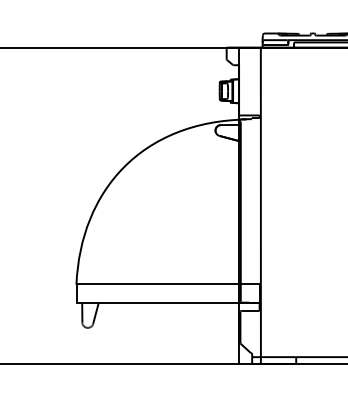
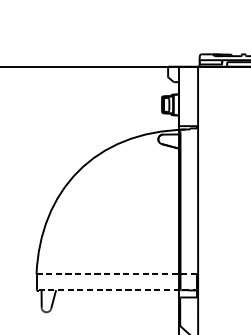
line: (168, 283) -> (117, 273), solid -> dashed
line: (168, 302) -> (117, 290), solid -> dashed

